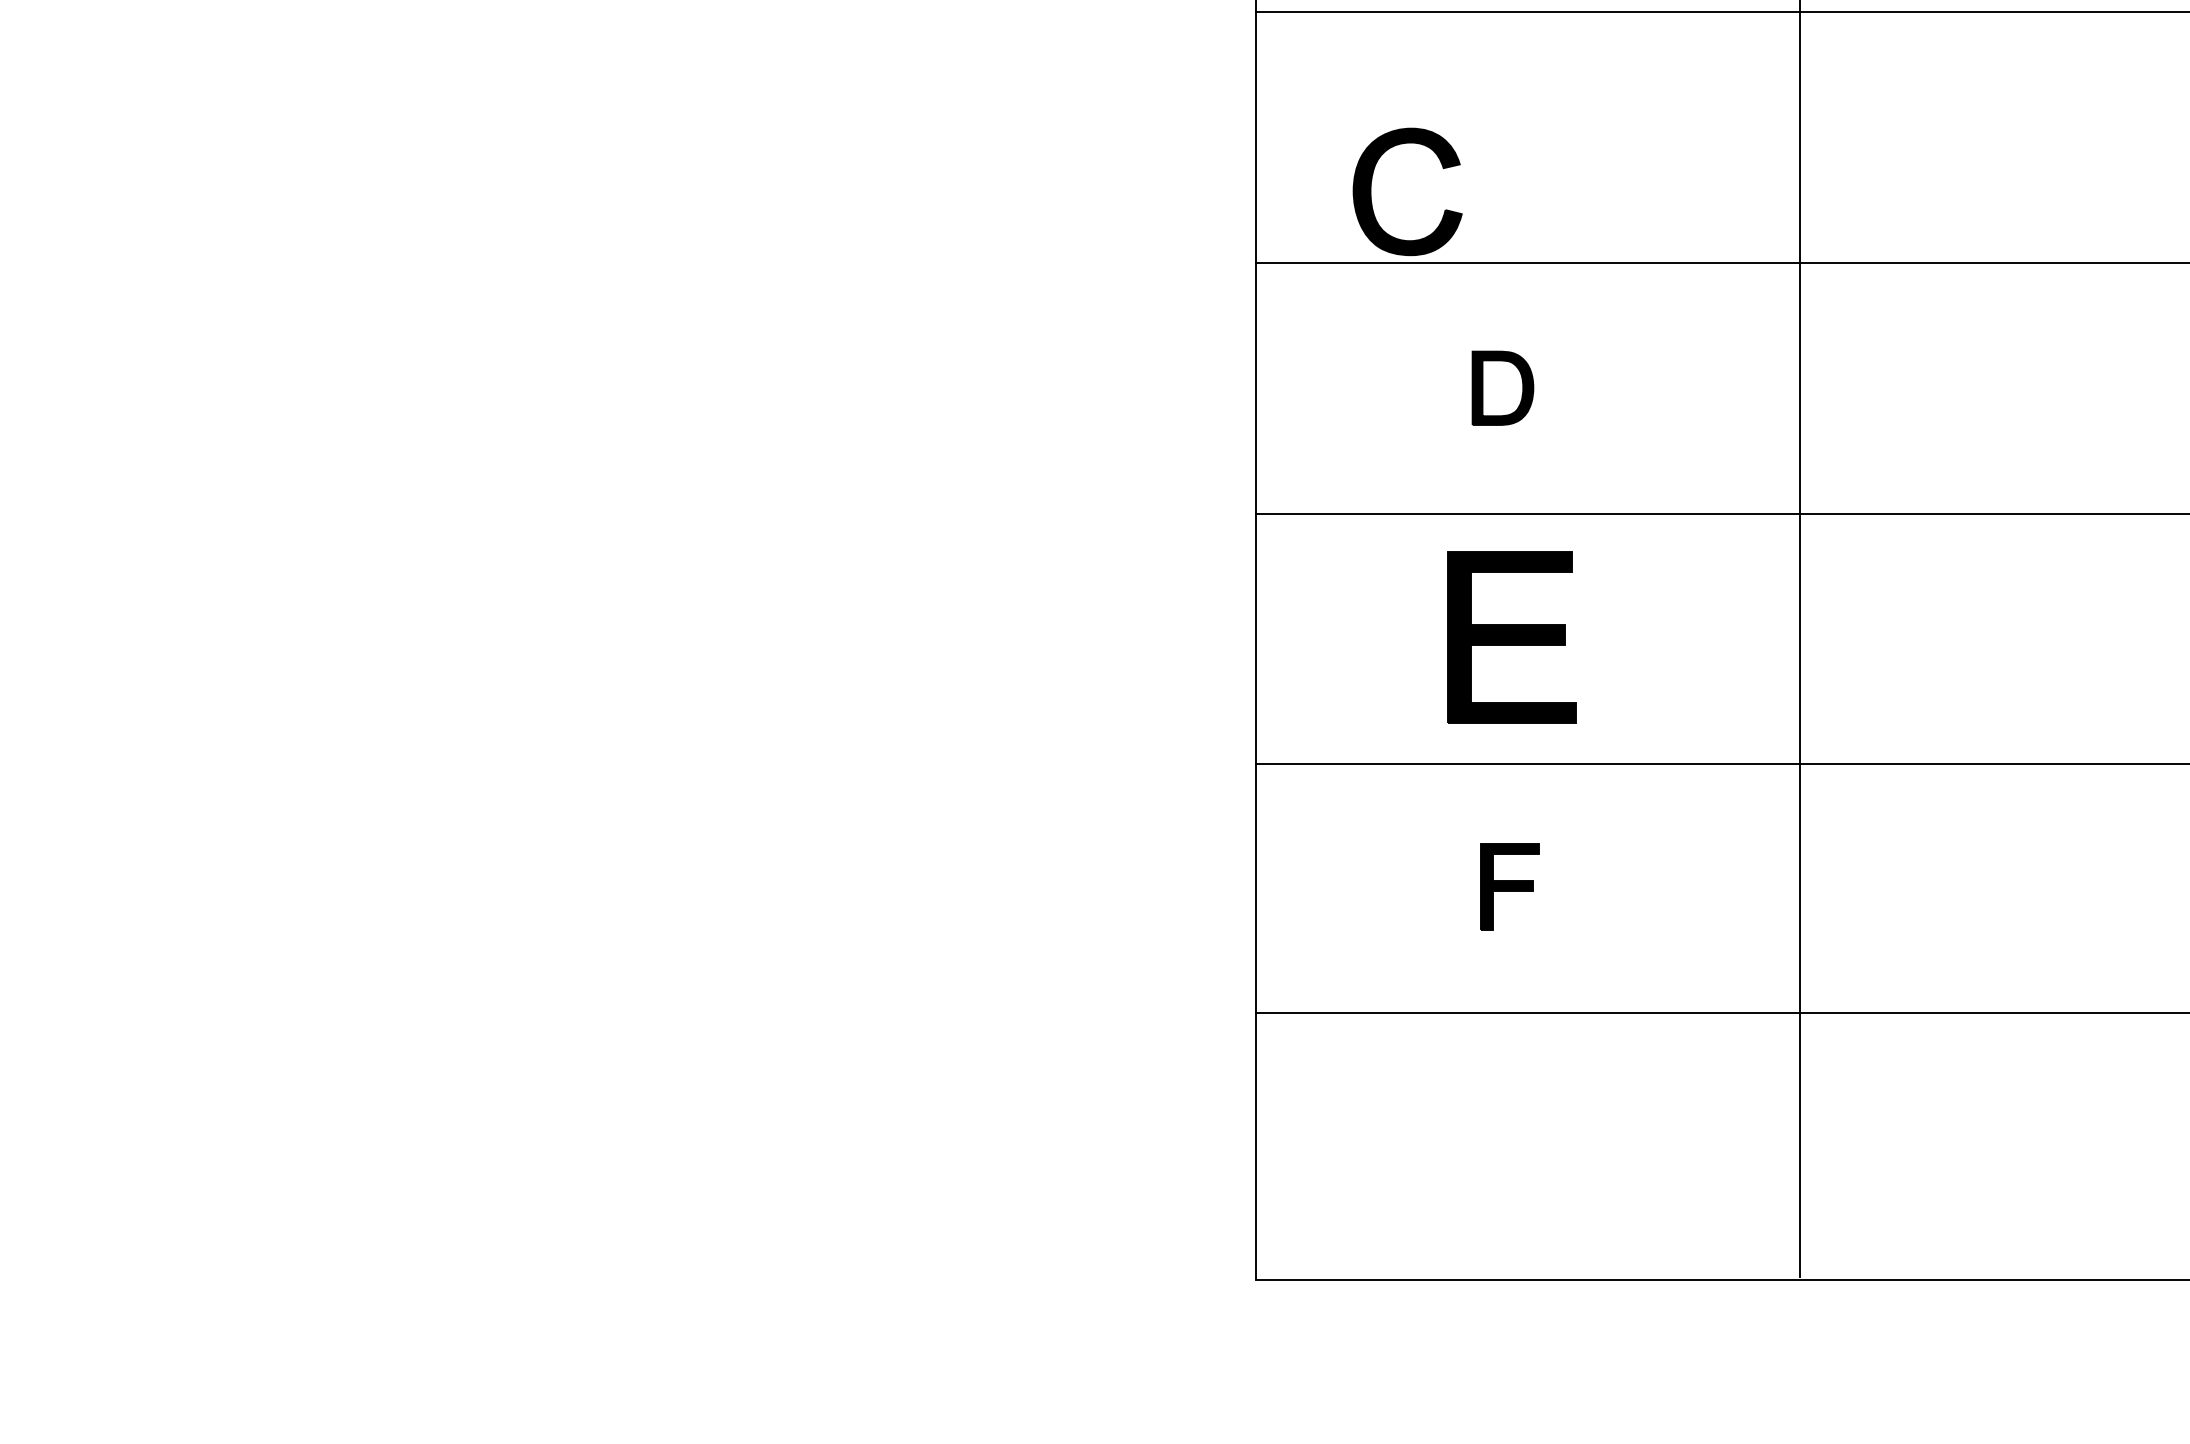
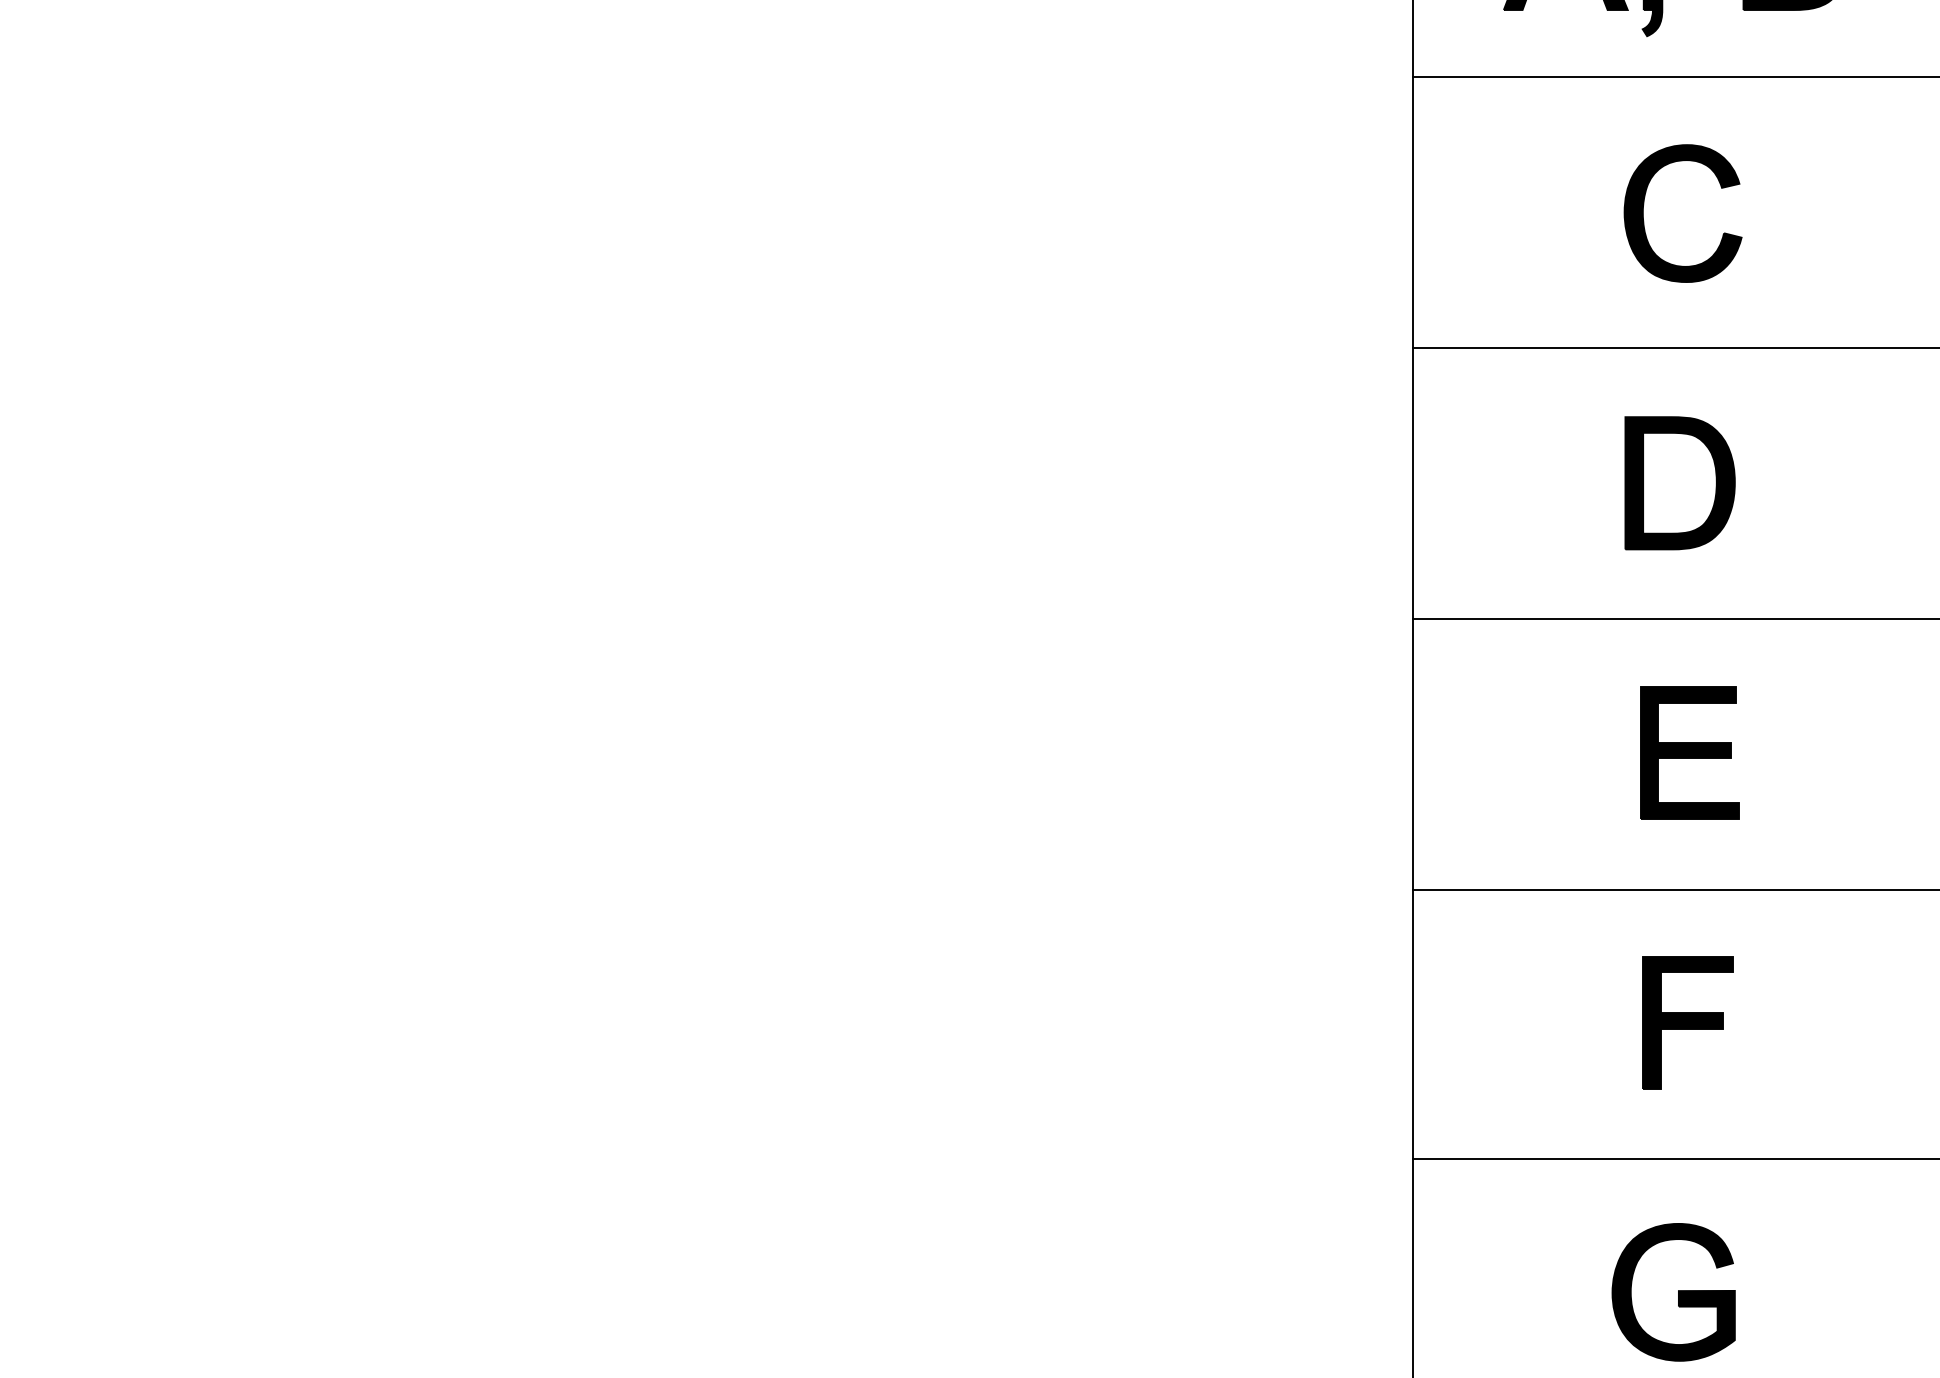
part: (1371, 191) -> (1643, 213), moved
part: (1502, 388) -> (1679, 483), size x1.67
part: (1511, 637) -> (1689, 753), size x0.71
part: (1509, 886) -> (1687, 1022), size x1.43
part: (1496, 1135) -> (1673, 1291), added

